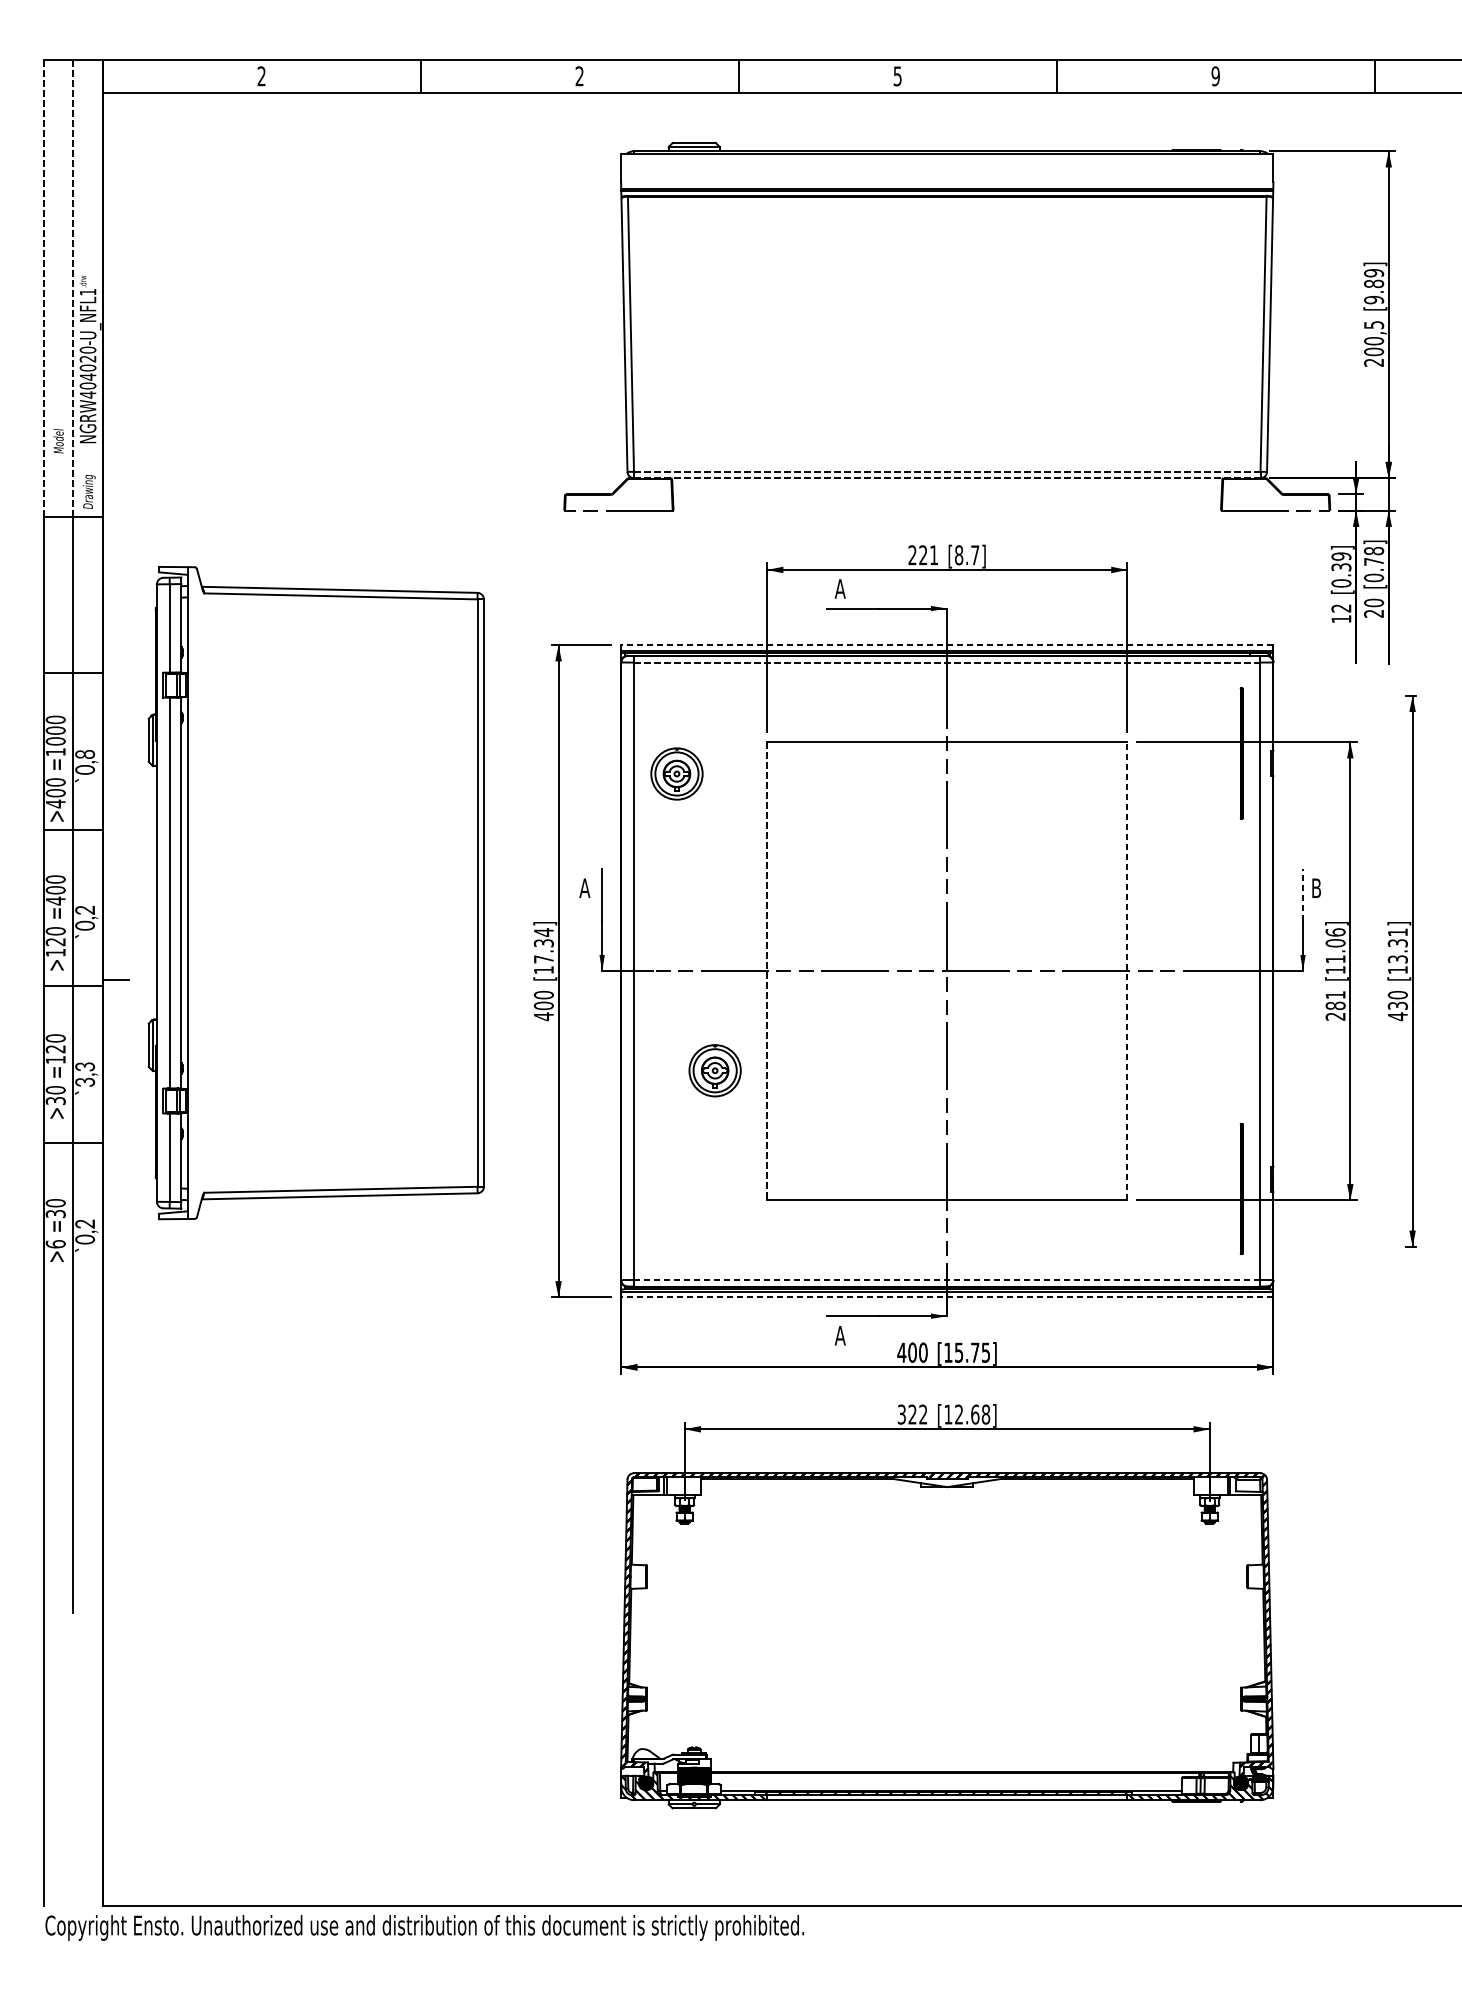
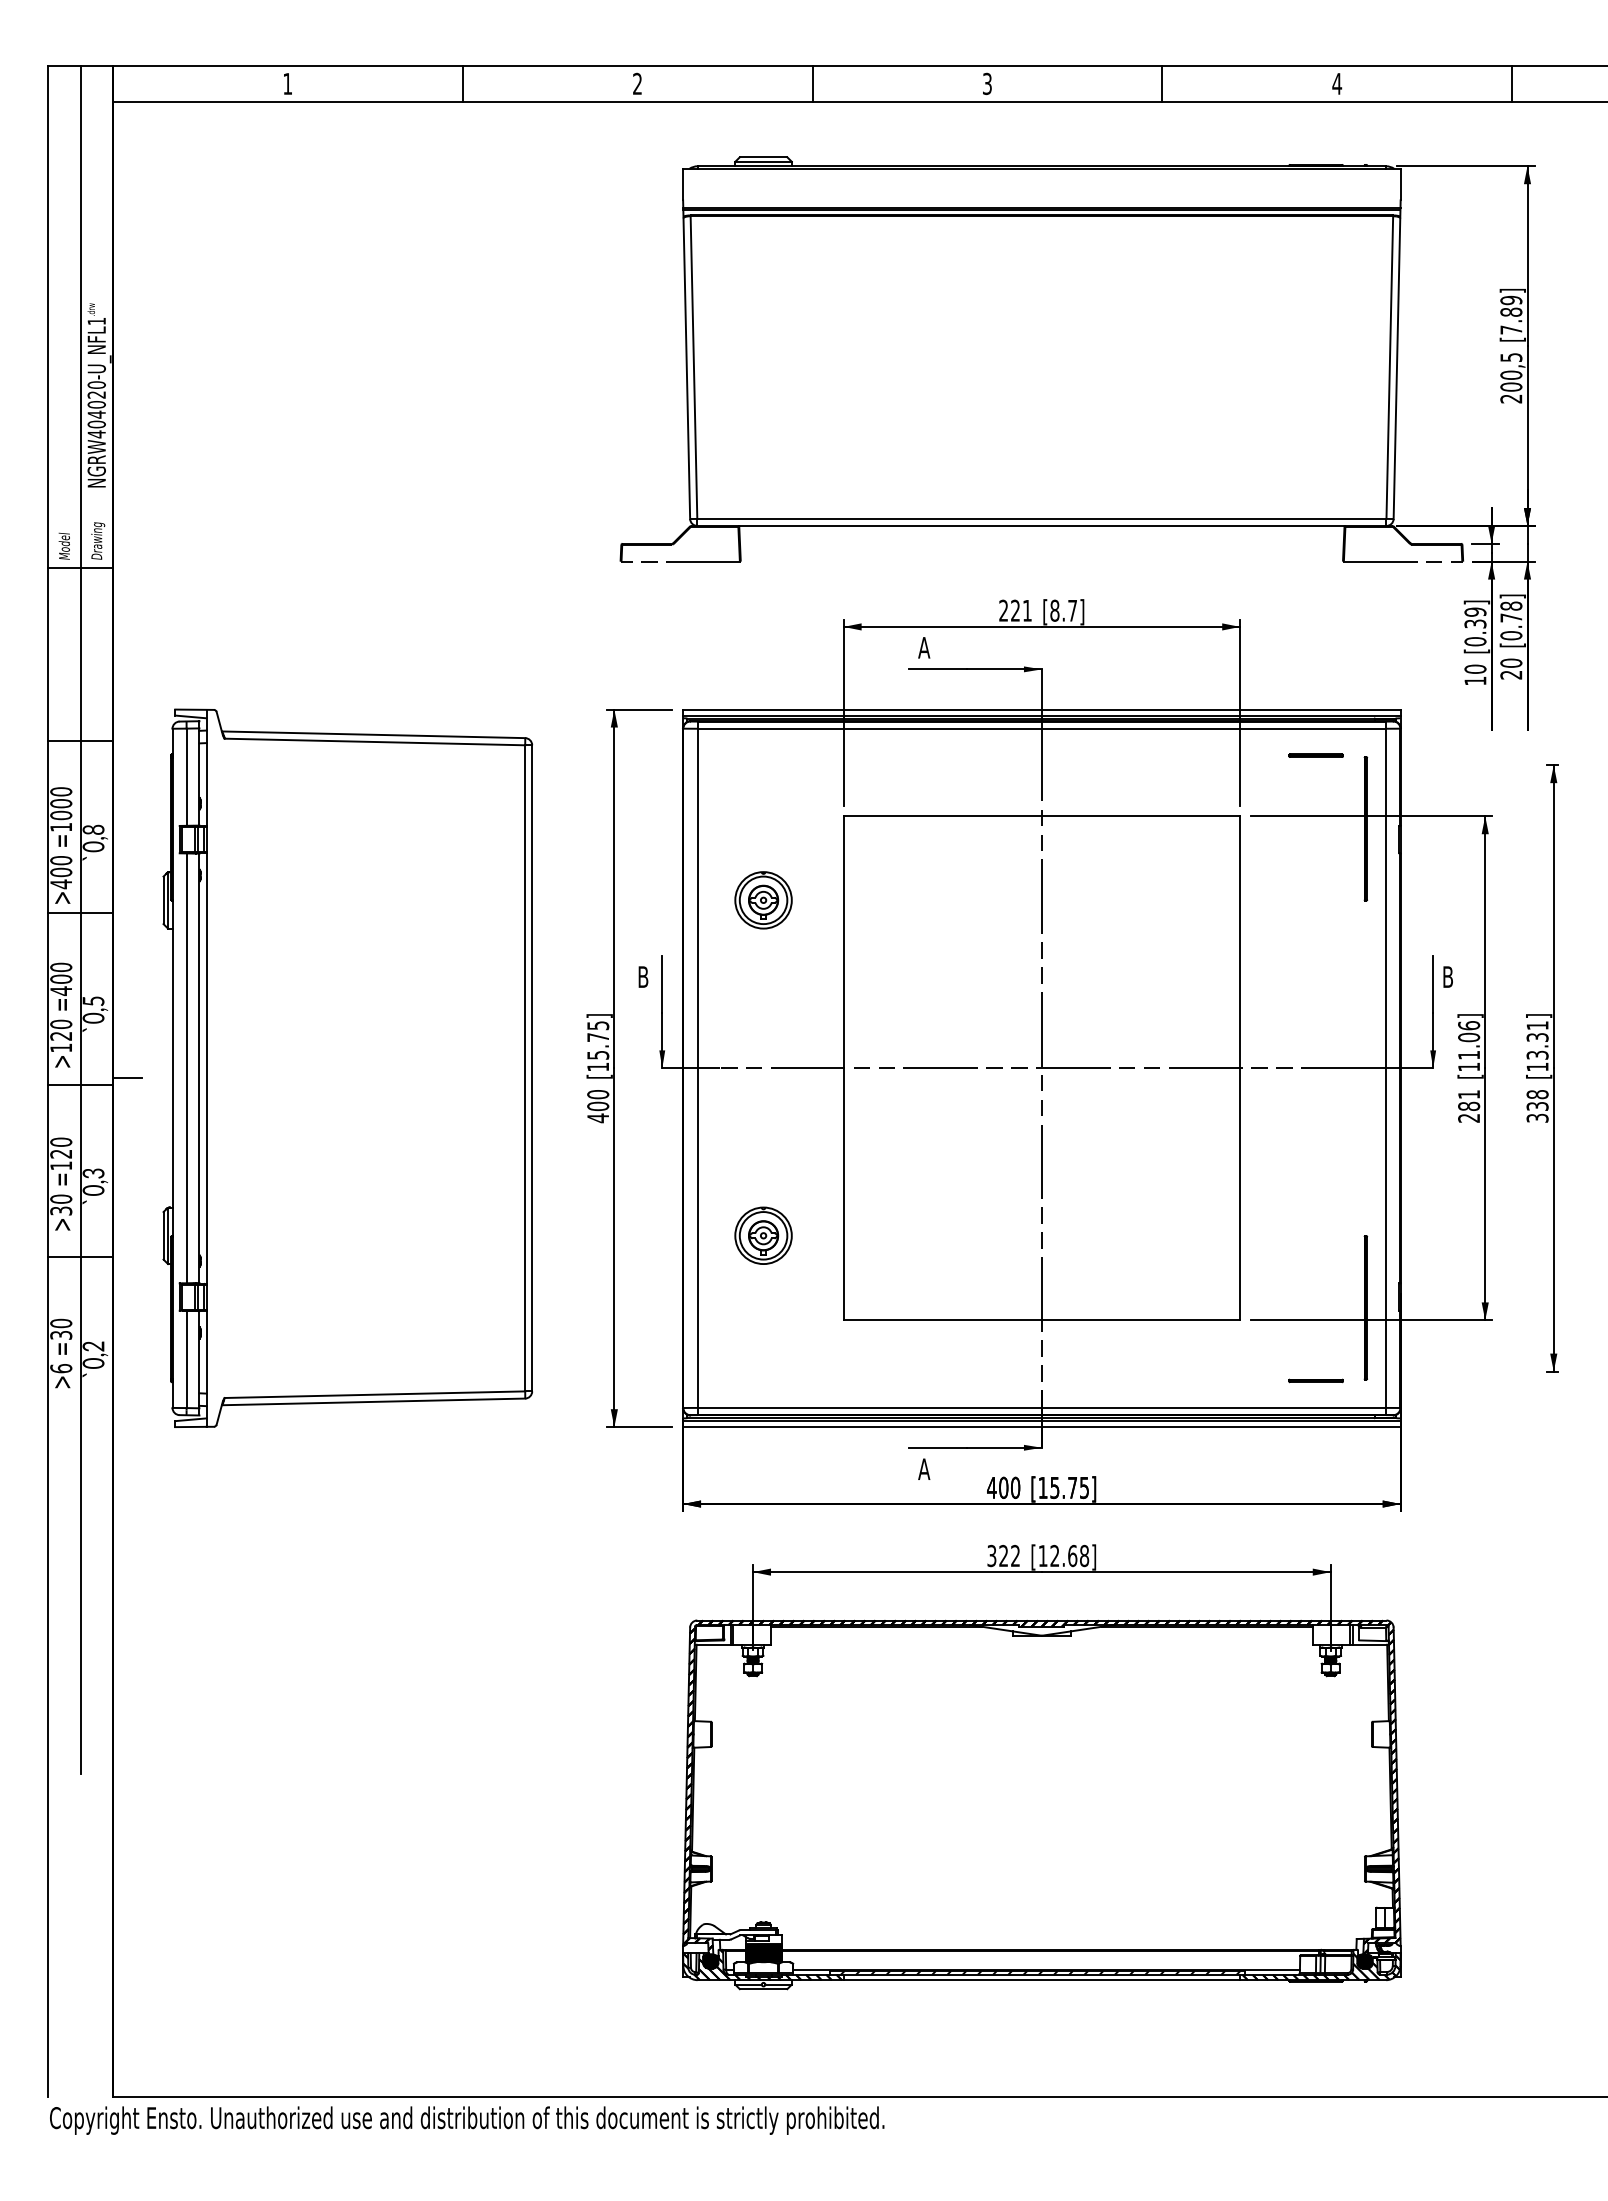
text: (261, 75) -> (287, 83), 2 -> 1
text: (897, 75) -> (987, 83), 5 -> 3
text: (1216, 75) -> (1337, 83), 9 -> 4
line: (44, 287) -> (48, 316), dashed -> solid
line: (73, 287) -> (80, 316), dashed -> solid
text: (1374, 299) -> (1511, 329), [9.89] -> [7.89]
text: (57, 440) -> (63, 545), moved
line: (946, 471) -> (1041, 518), dashed -> solid
line: (946, 477) -> (1041, 525), dashed -> solid
text: (1341, 607) -> (1475, 668), 12 -> 10
line: (946, 645) -> (1041, 709), dashed -> solid
line: (947, 662) -> (1042, 728), dashed -> solid
line: (1196, 686) -> (1315, 755), added
part: (676, 774) -> (763, 900), moved
text: (585, 887) -> (643, 976), A -> B
part: (315, 892) -> (347, 1067), moved
line: (1303, 895) -> (1433, 984), dashed -> solid
text: (85, 910) -> (93, 1001), 0,2 -> 0,5
text: (544, 945) -> (598, 1039), [17.34] -> [15.75]
line: (1127, 970) -> (1240, 1067), dashed -> solid
line: (766, 971) -> (843, 1068), dashed -> solid
text: (1397, 1005) -> (1537, 1106), 430 -> 338
part: (715, 1070) -> (763, 1235), moved
text: (85, 1082) -> (93, 1190), 3,3 -> 0,3
part: (1196, 1255) -> (1315, 1380), added
line: (946, 1279) -> (1041, 1407), dashed -> solid
line: (946, 1297) -> (1041, 1427), dashed -> solid

